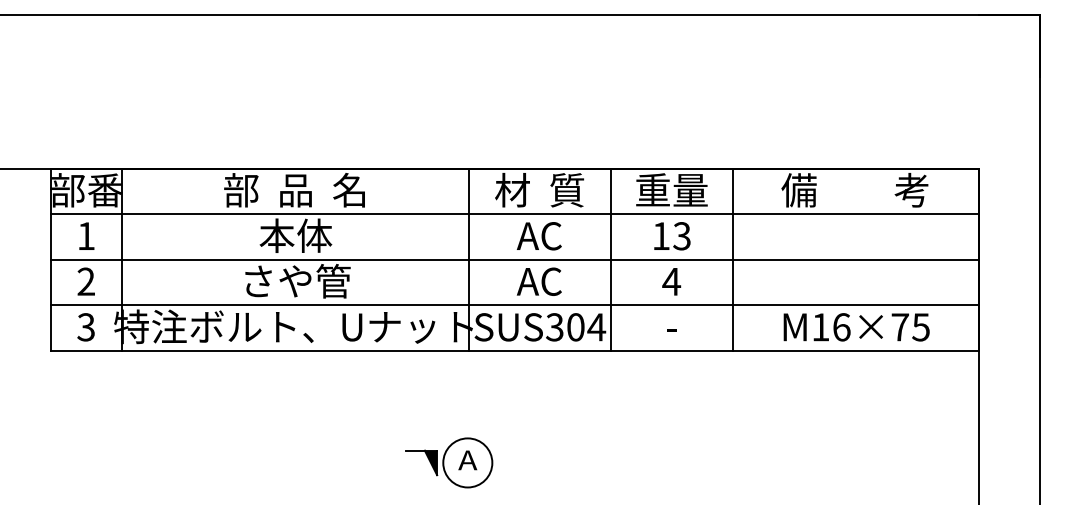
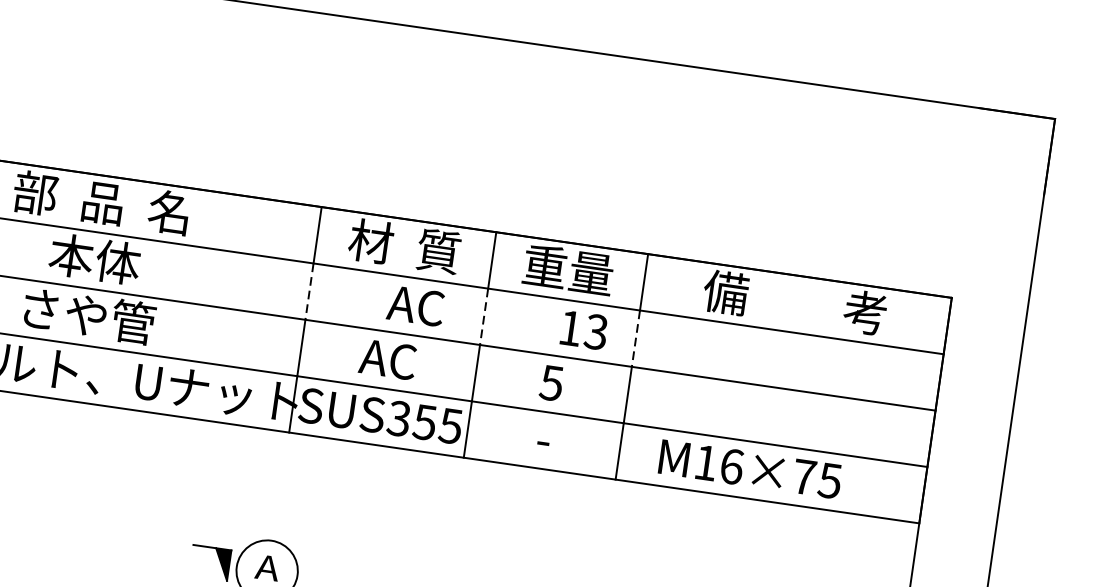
line: (469, 236) -> (309, 291), solid -> dashed
text: (538, 236) -> (414, 306), moved
line: (610, 236) -> (484, 316), solid -> dashed
text: (672, 236) -> (584, 330), moved
line: (733, 236) -> (636, 338), solid -> dashed
text: (671, 281) -> (551, 382), 4 -> 5
text: (586, 327) -> (438, 424), SUS304 -> SUS355
text: (856, 327) -> (750, 469), moved

